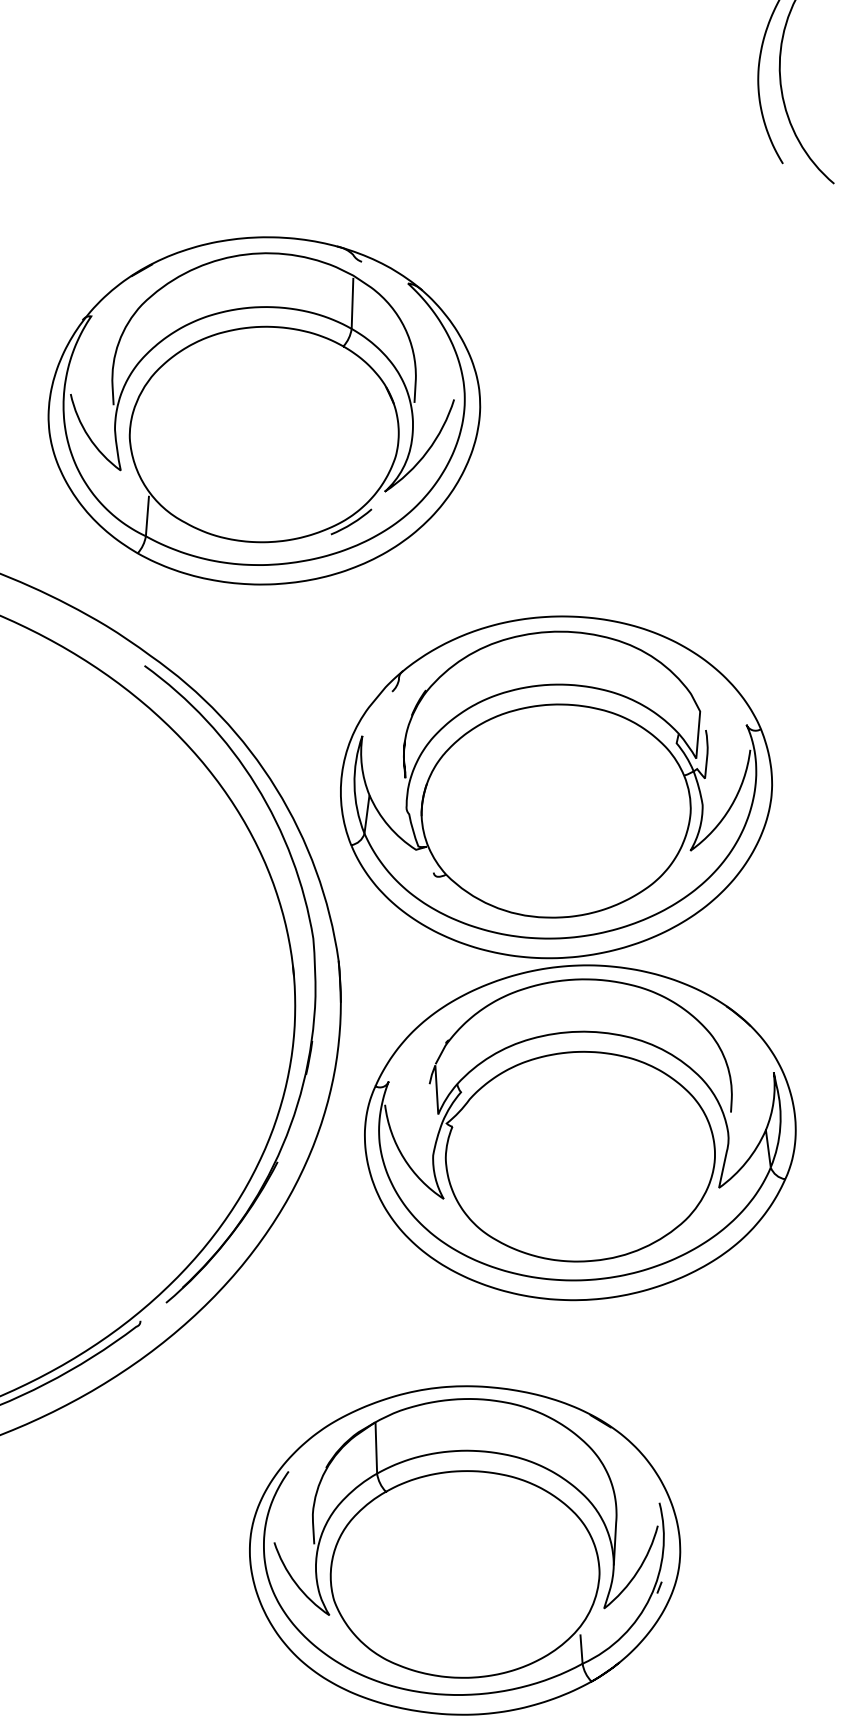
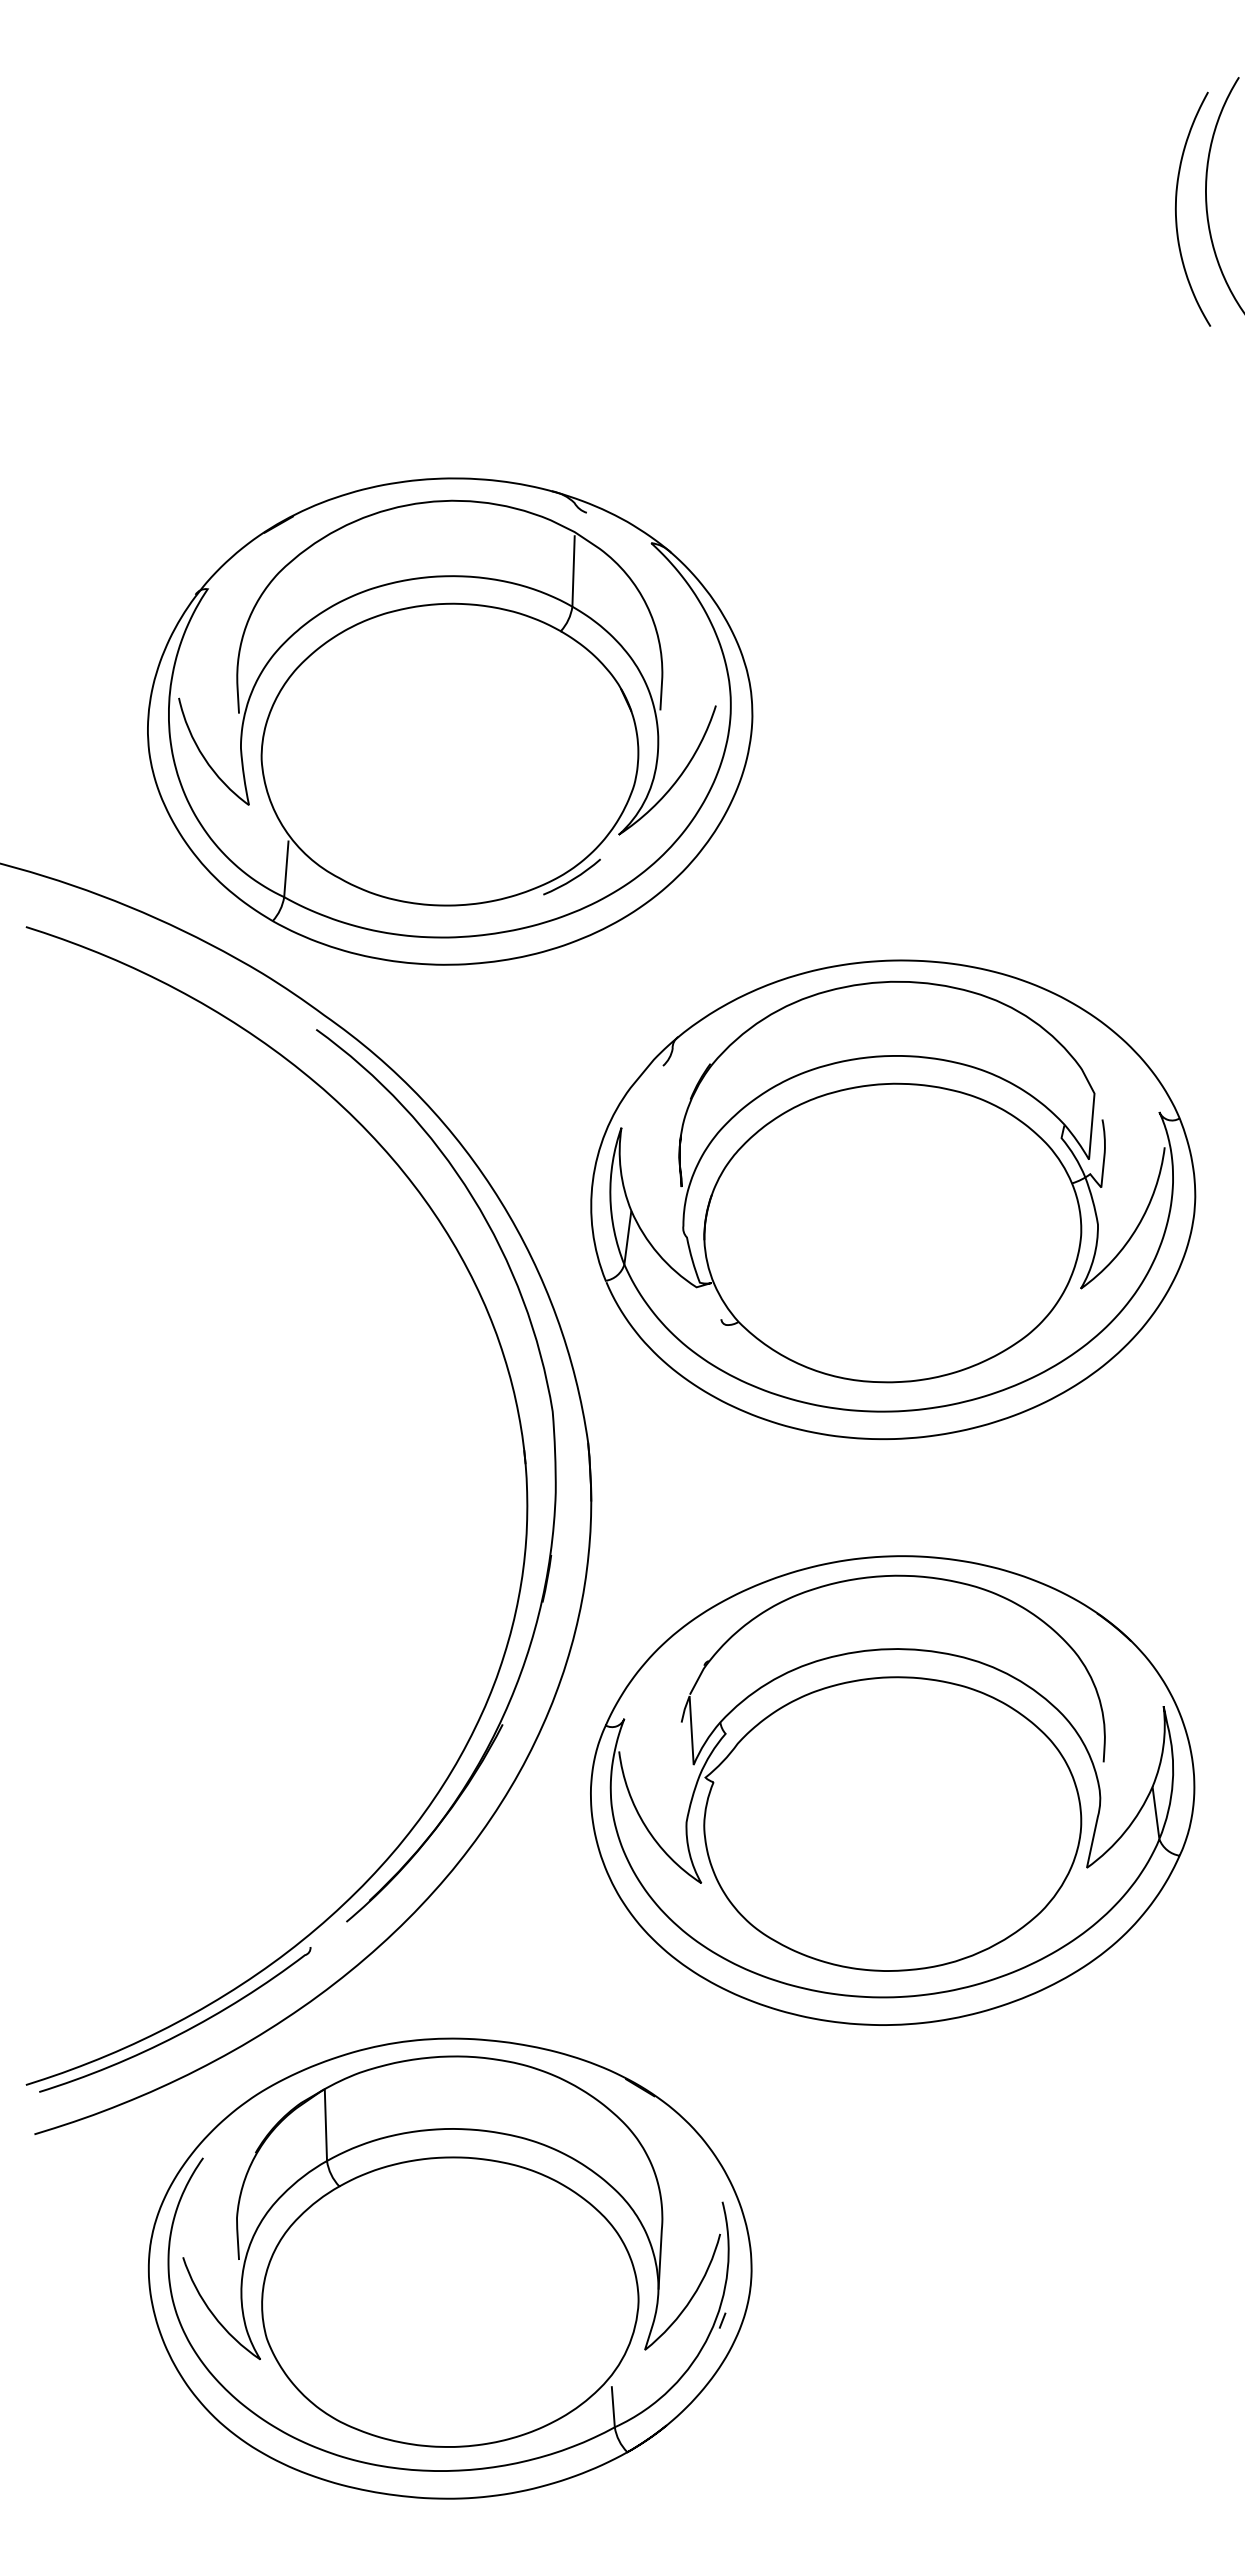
part: (264, 410) -> (450, 721), moved
part: (580, 1132) -> (892, 1790), moved
part: (464, 1550) -> (449, 2268), moved

